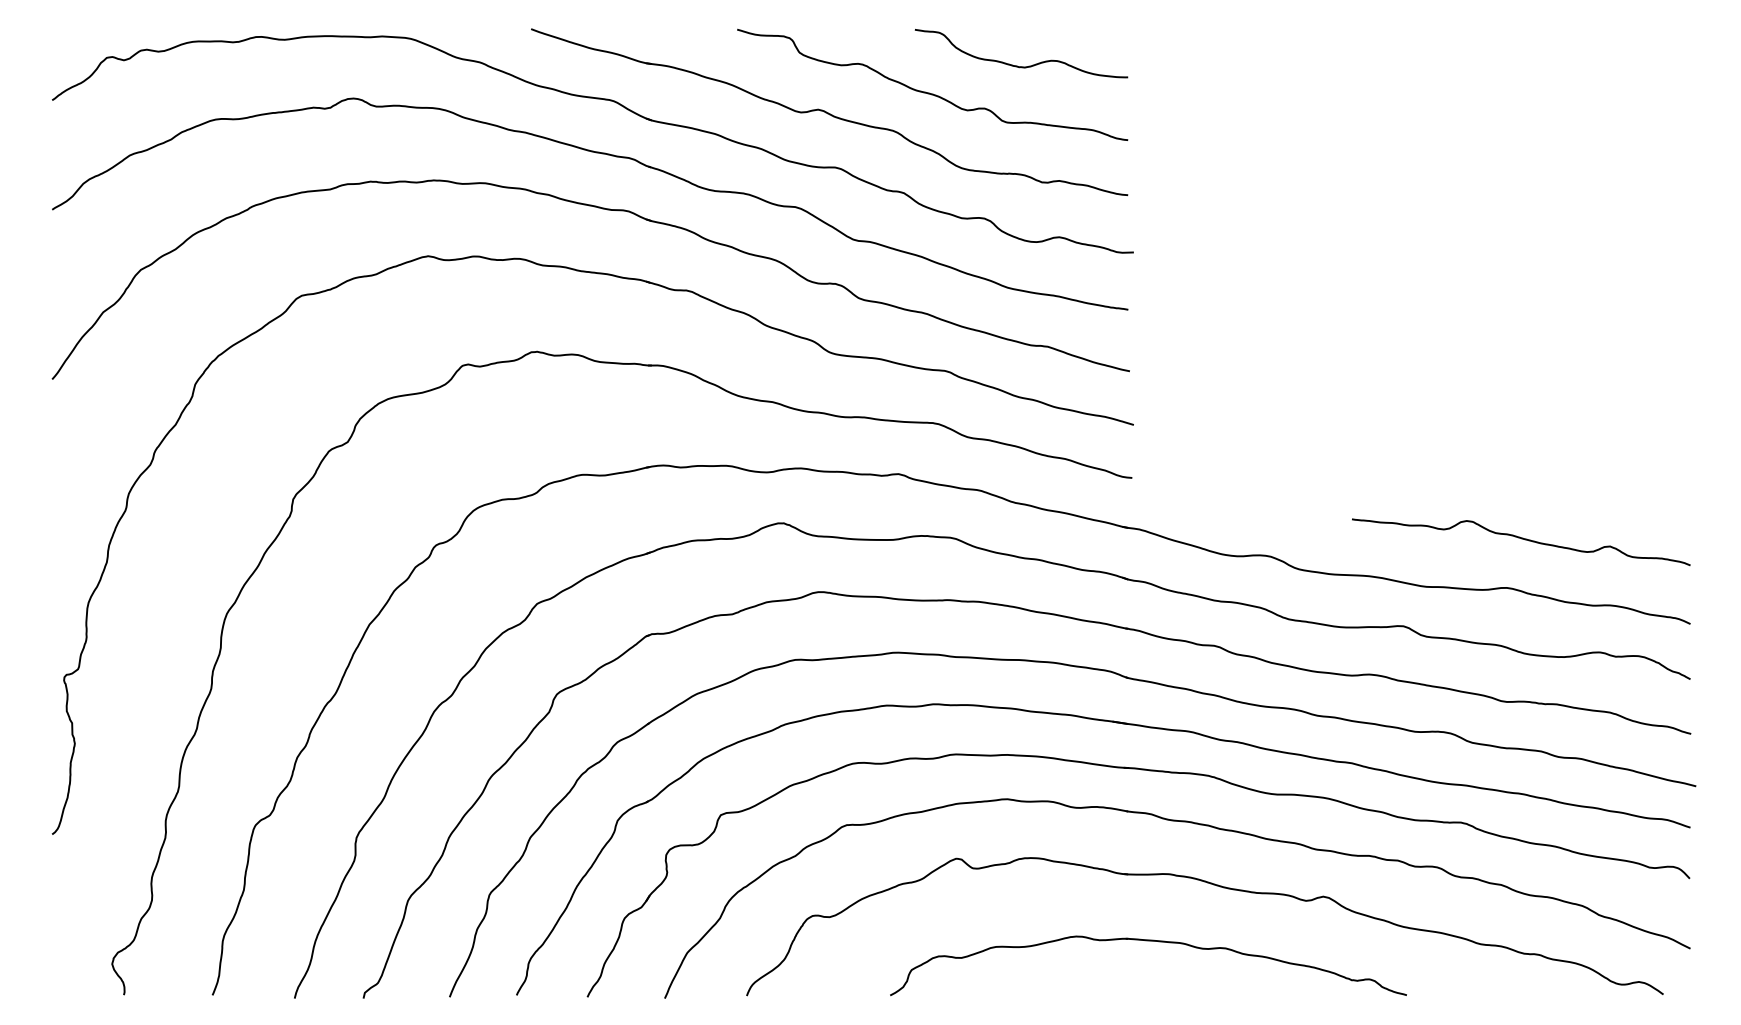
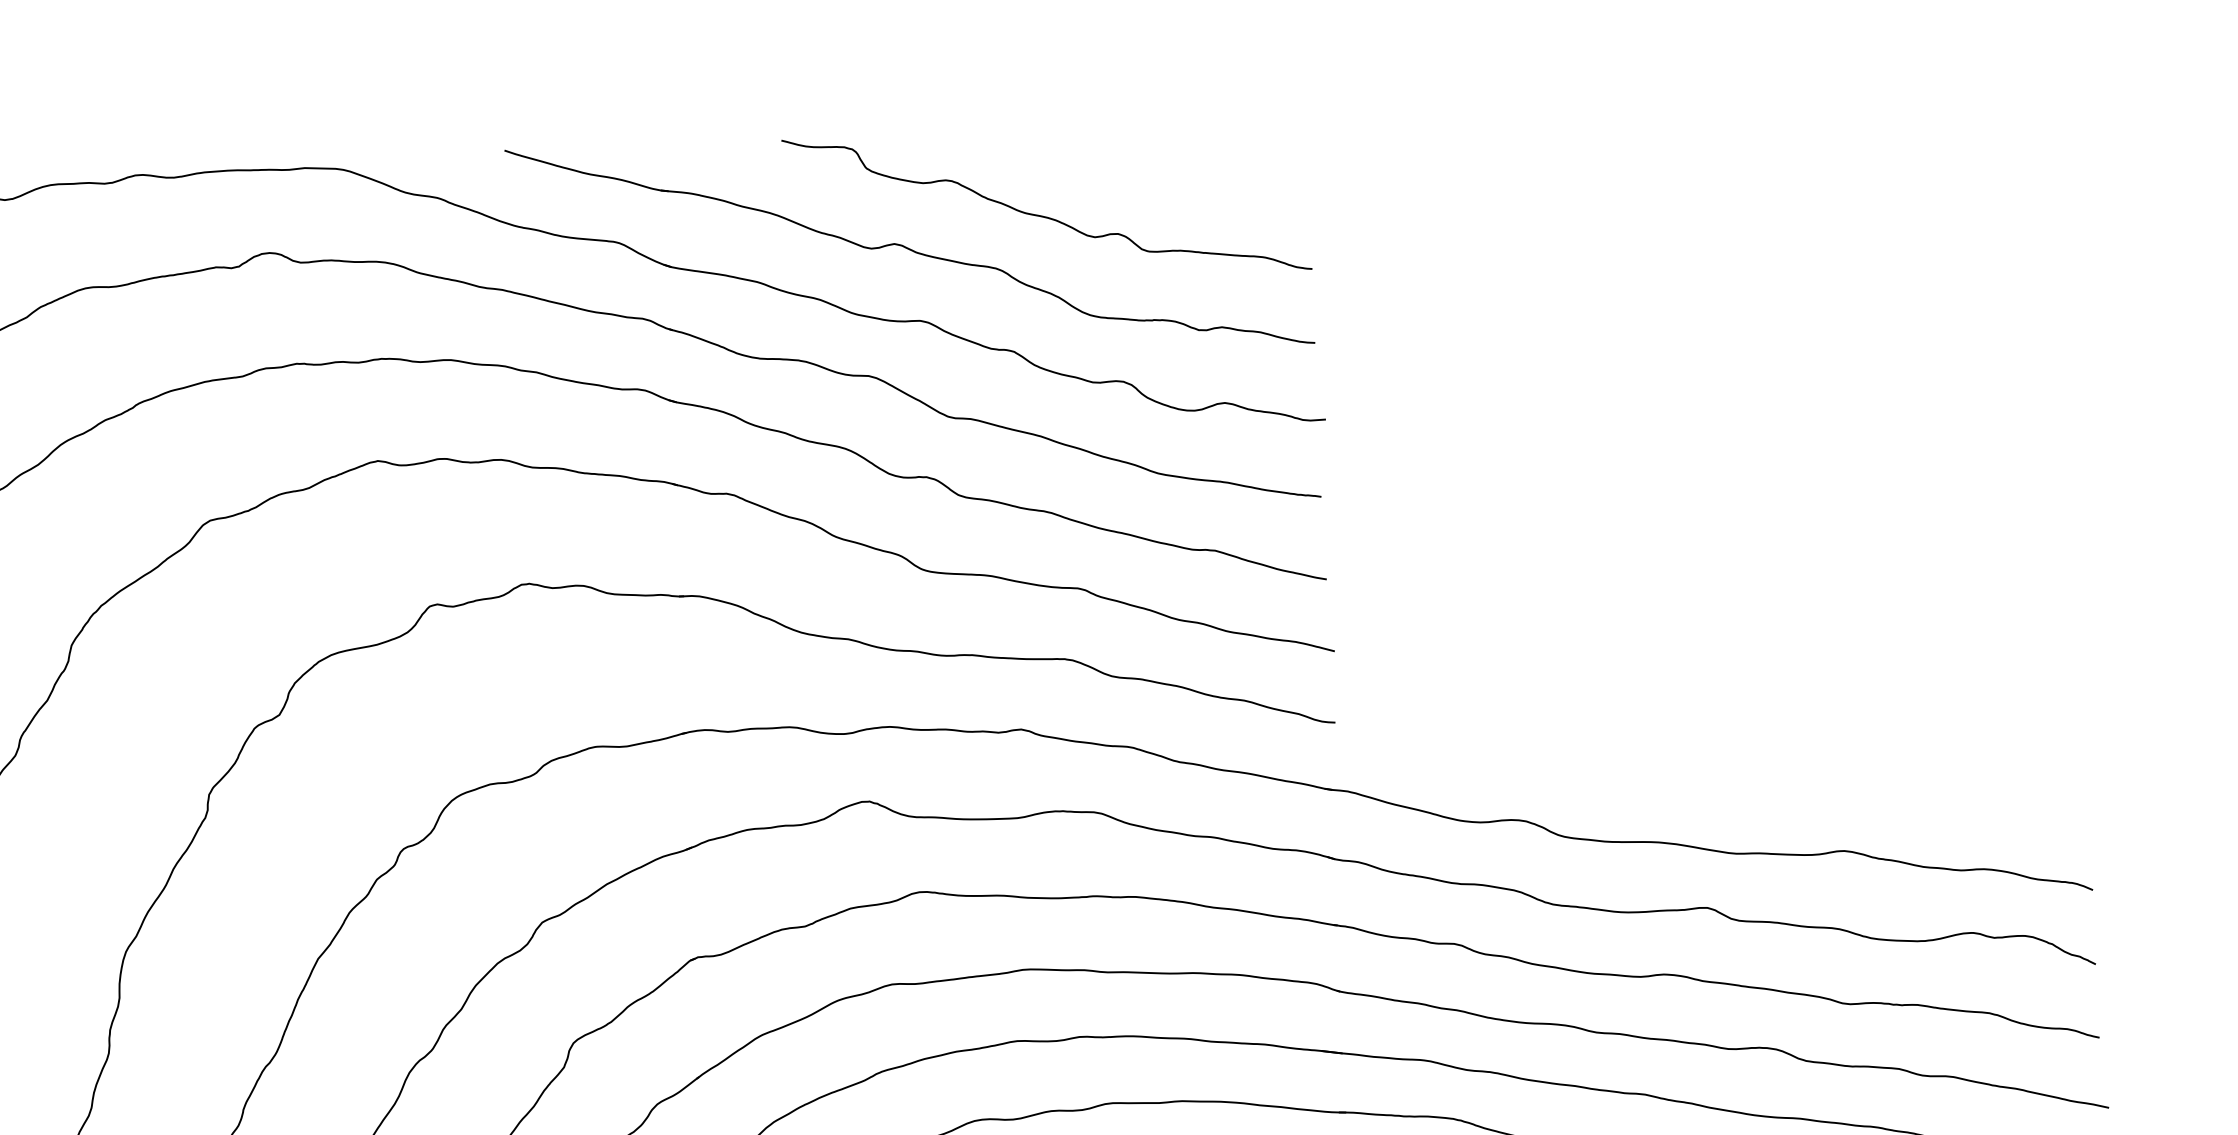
curve: (1017, 65) -> (1159, 174), removed
curve: (1521, 539) -> (1861, 785), removed

